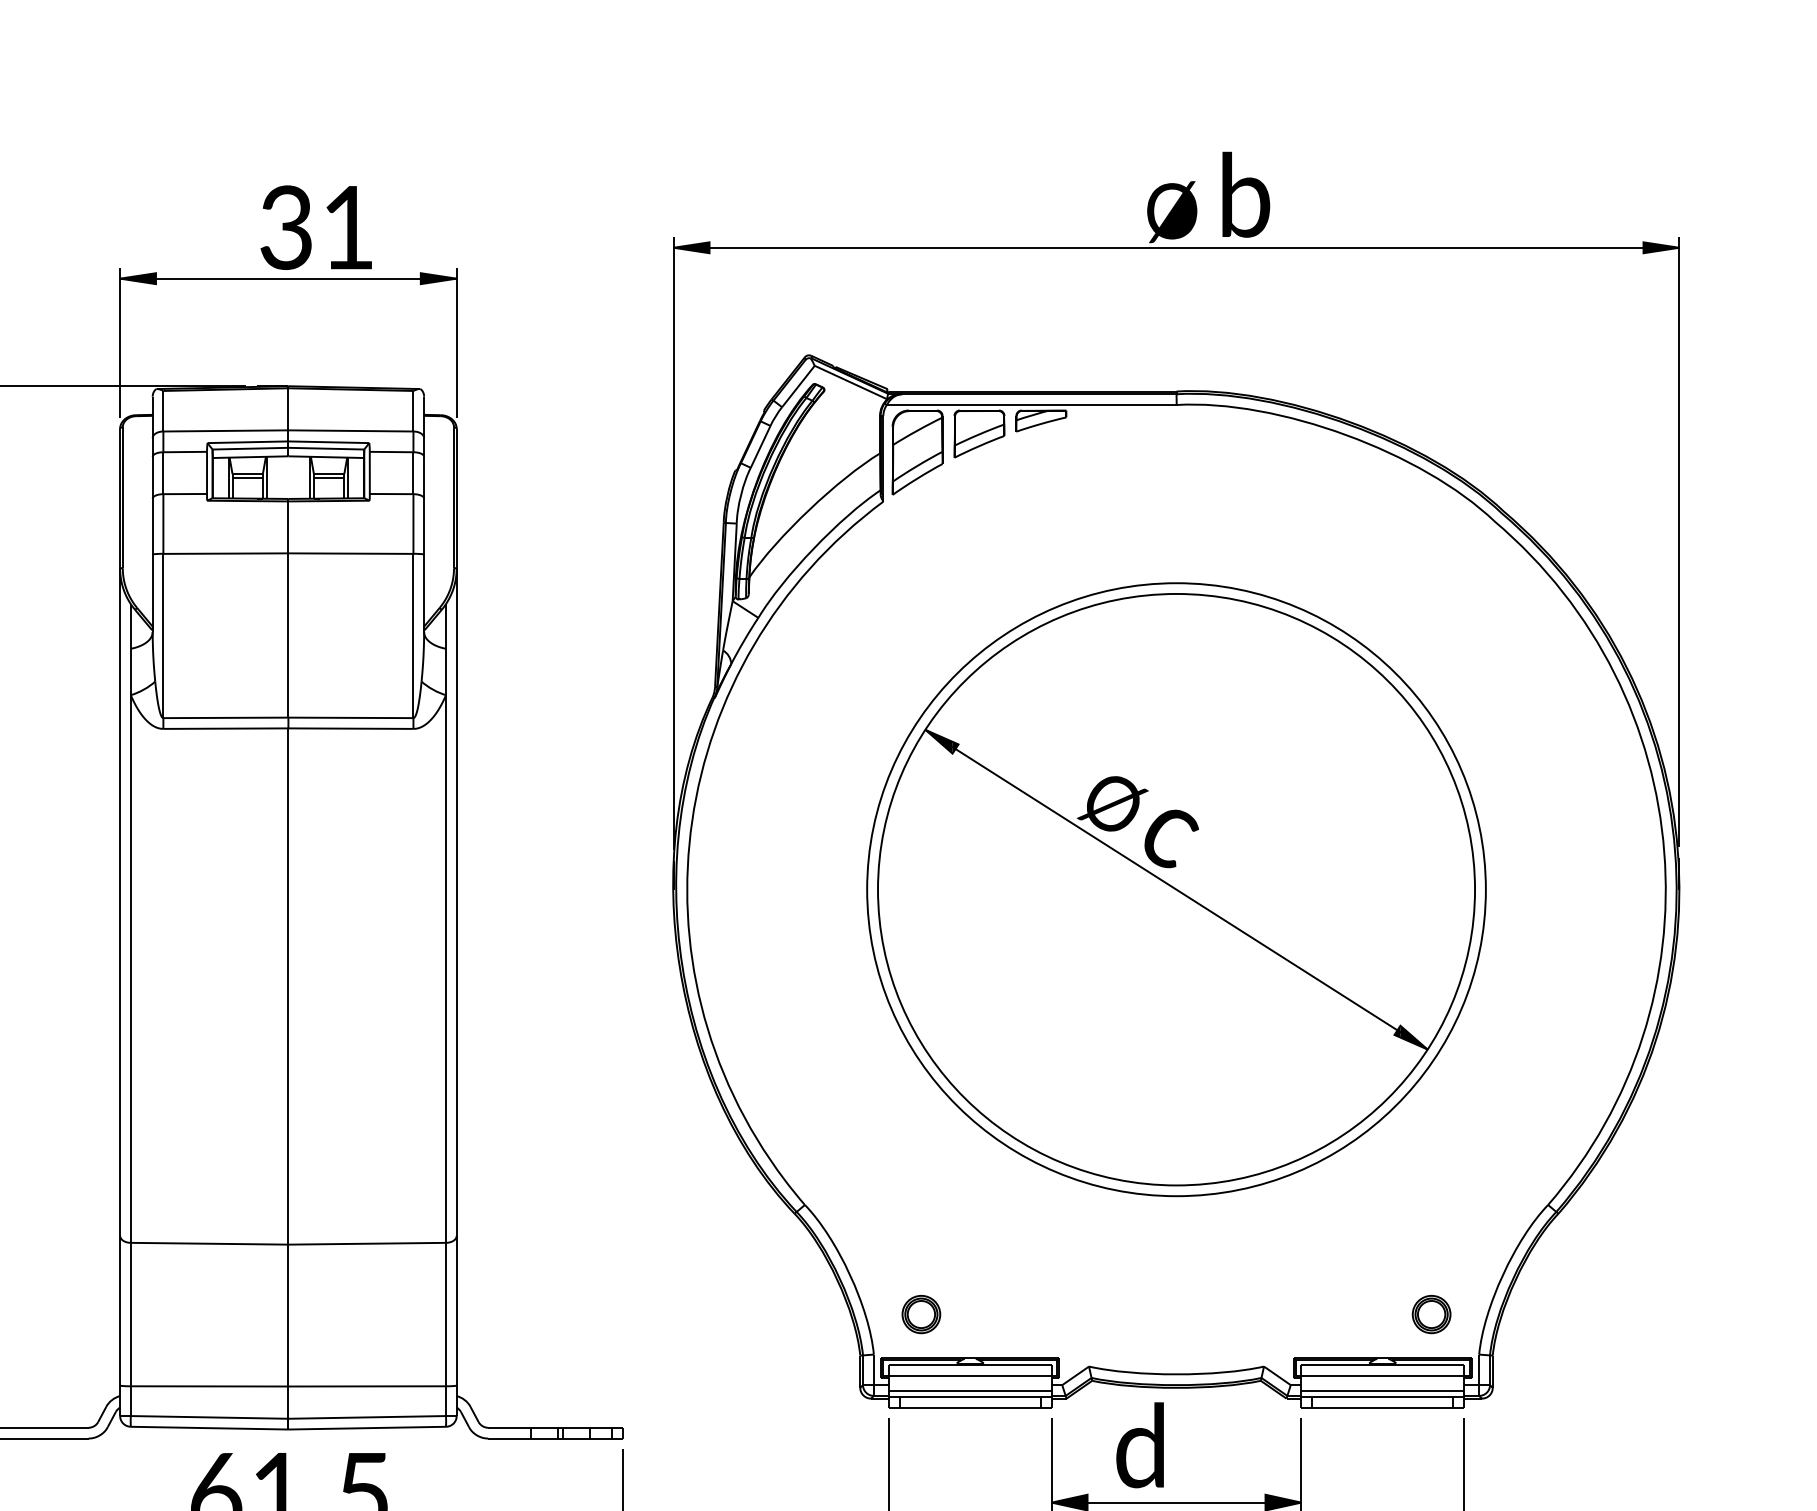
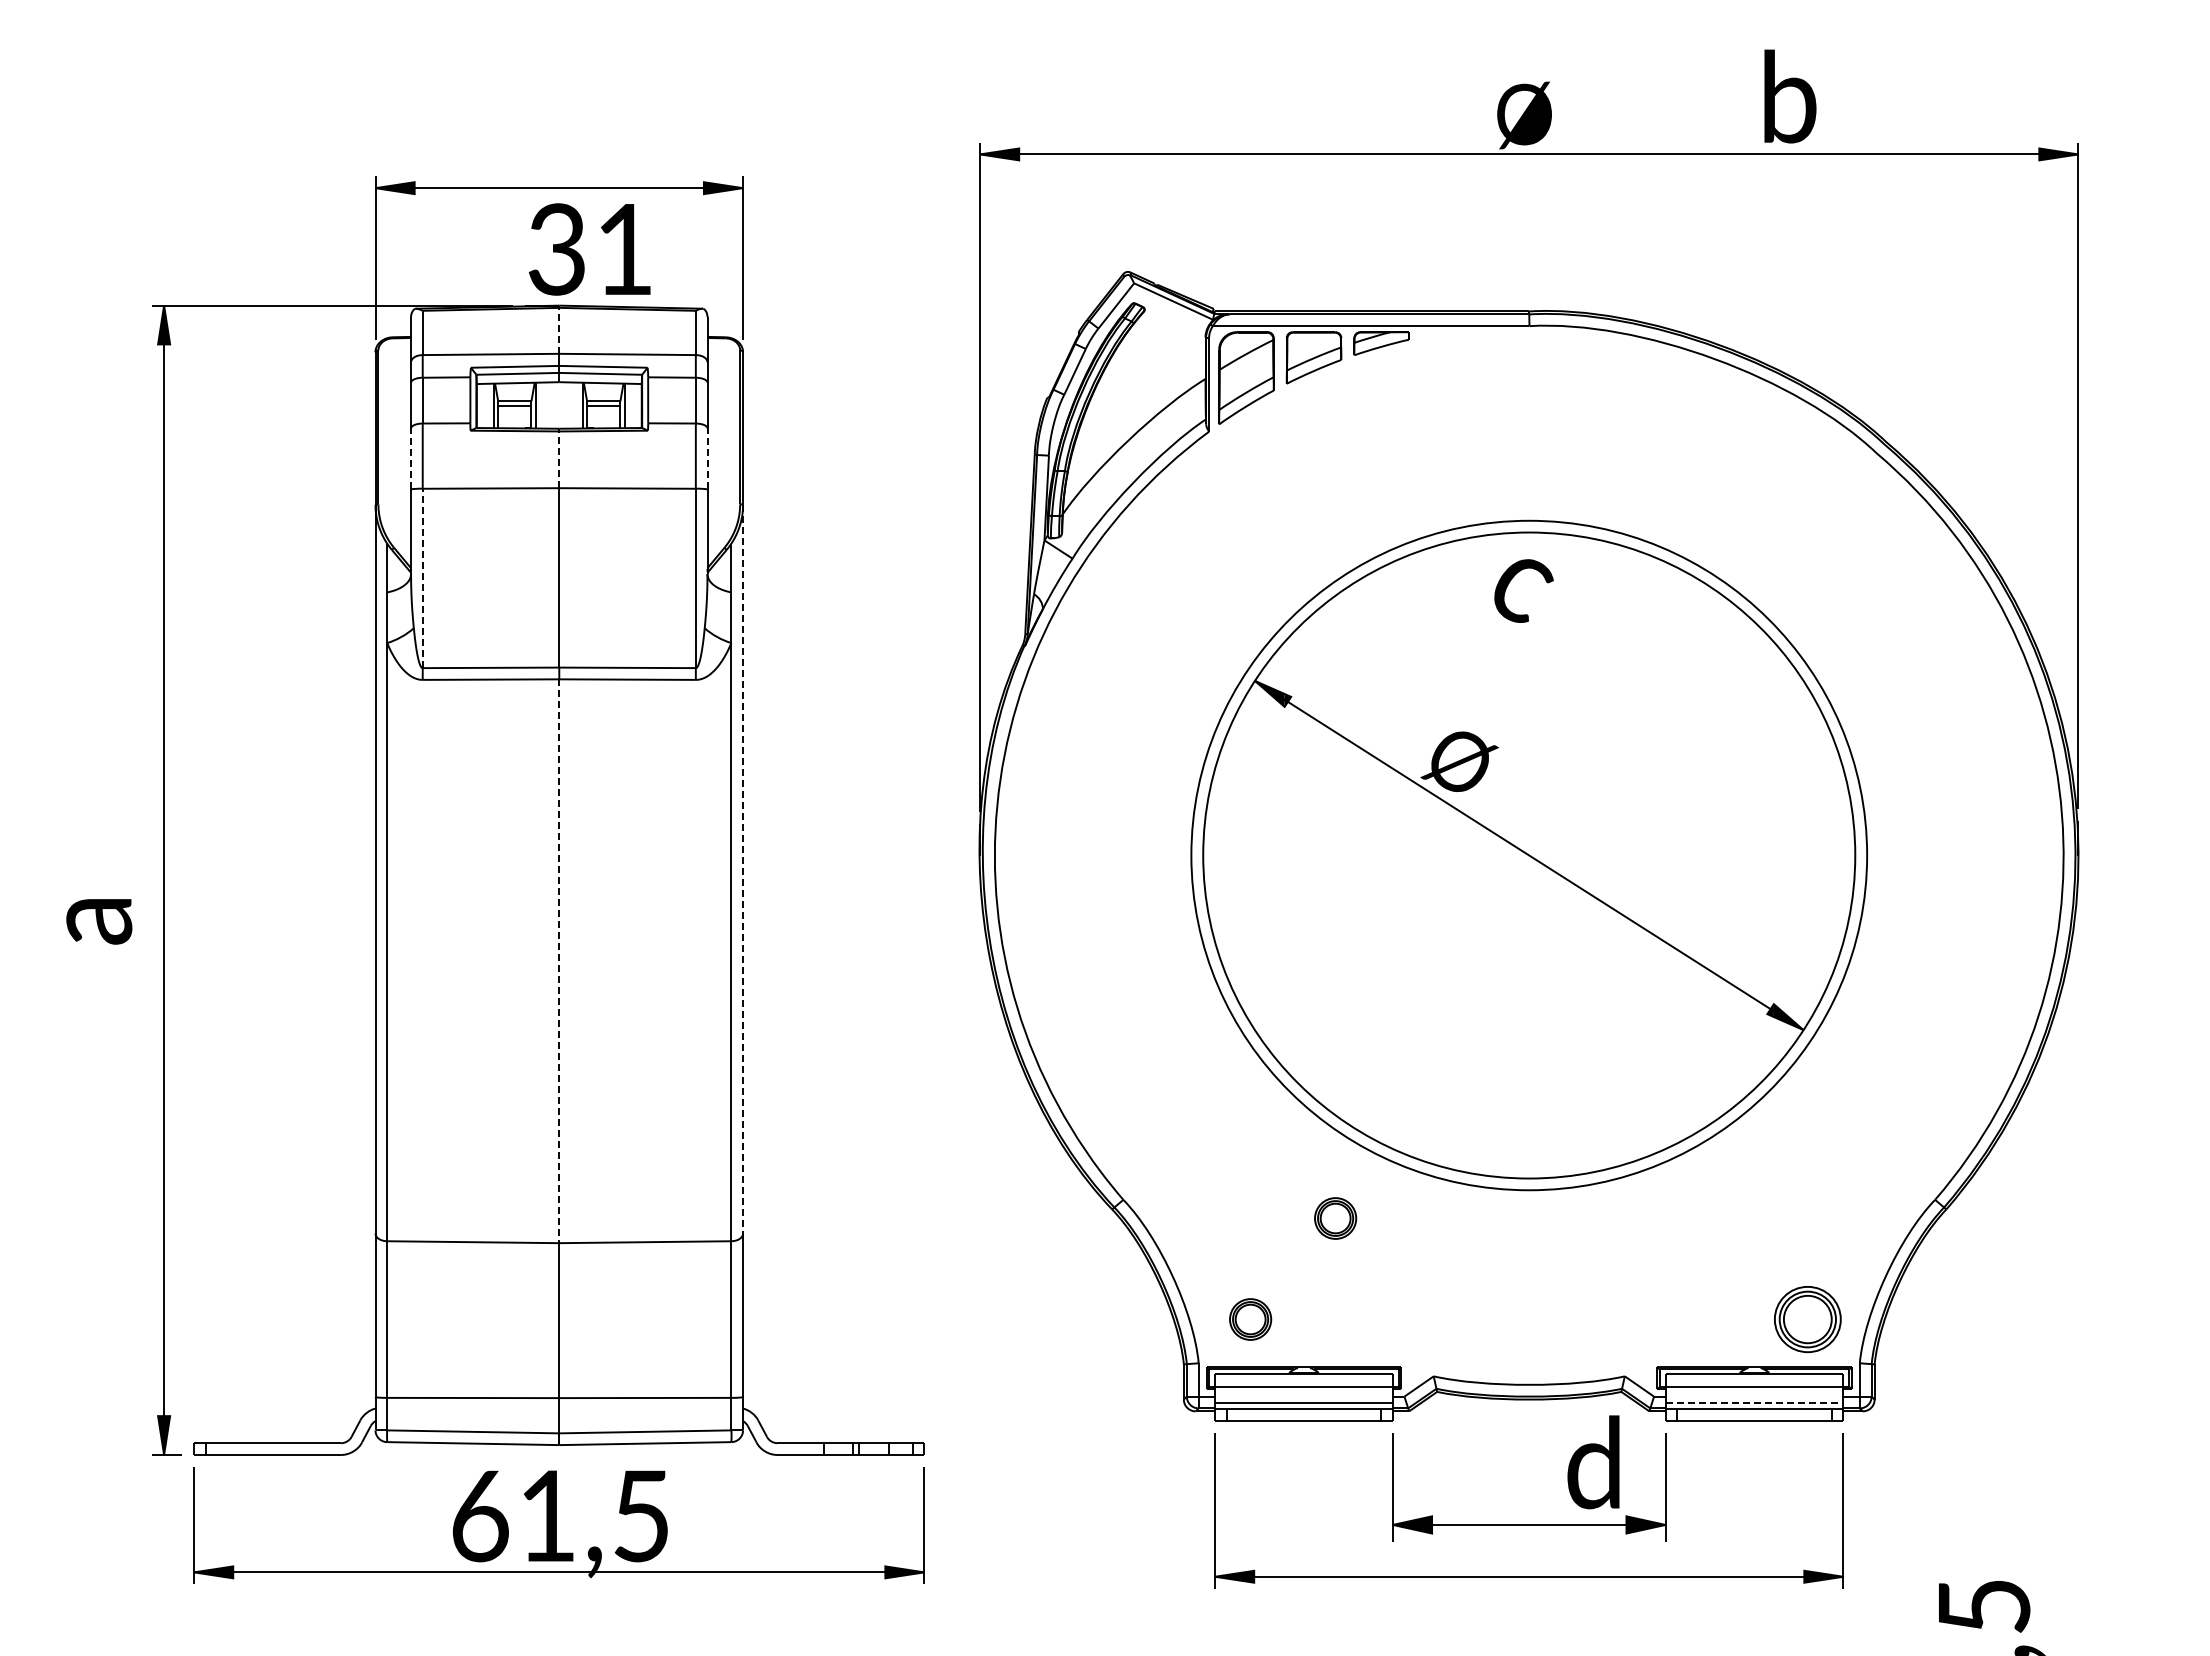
text: (1246, 194) -> (1790, 96), moved
text: (316, 227) -> (589, 249), moved
line: (288, 408) -> (559, 330), solid -> dashed
line: (153, 526) -> (411, 458), solid -> dashed
line: (424, 526) -> (707, 458), solid -> dashed
line: (288, 527) -> (559, 459), solid -> dashed
line: (163, 636) -> (422, 578), solid -> dashed
text: (1171, 838) -> (1523, 590), moved
line: (457, 902) -> (743, 869), solid -> dashed
line: (288, 986) -> (559, 961), solid -> dashed
part: (999, 1222) -> (1335, 1218), added
part: (1431, 1314) -> (1807, 1319), size x1.6
line: (1382, 1391) -> (1754, 1403), solid -> dashed
text: (1140, 1445) -> (1593, 1462), moved

